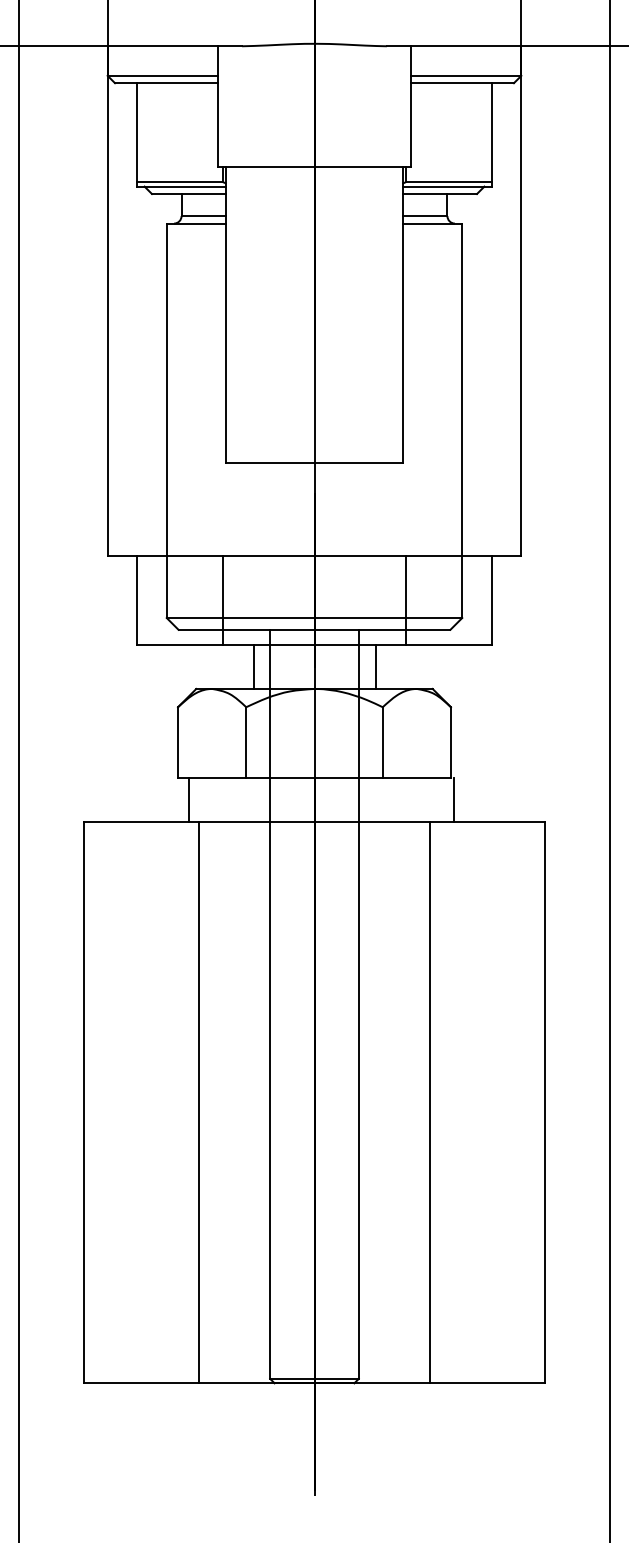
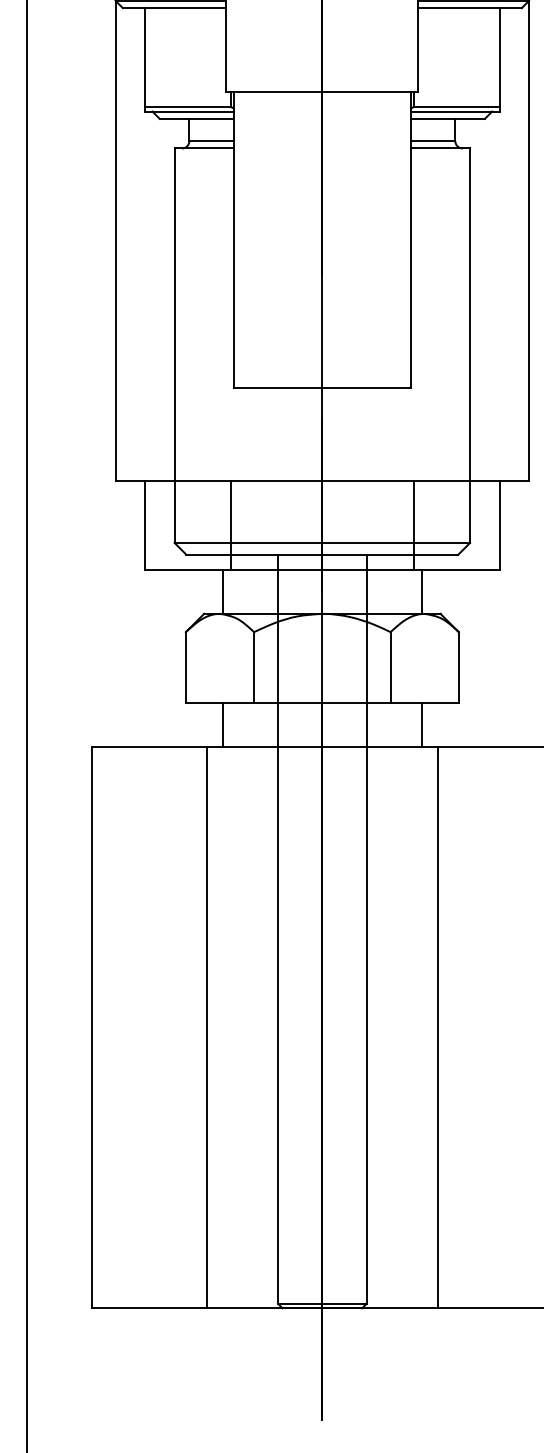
line: (254, 666) -> (223, 591), moved
line: (376, 666) -> (422, 591), moved
line: (189, 799) -> (223, 724), moved
line: (454, 799) -> (422, 724), moved

